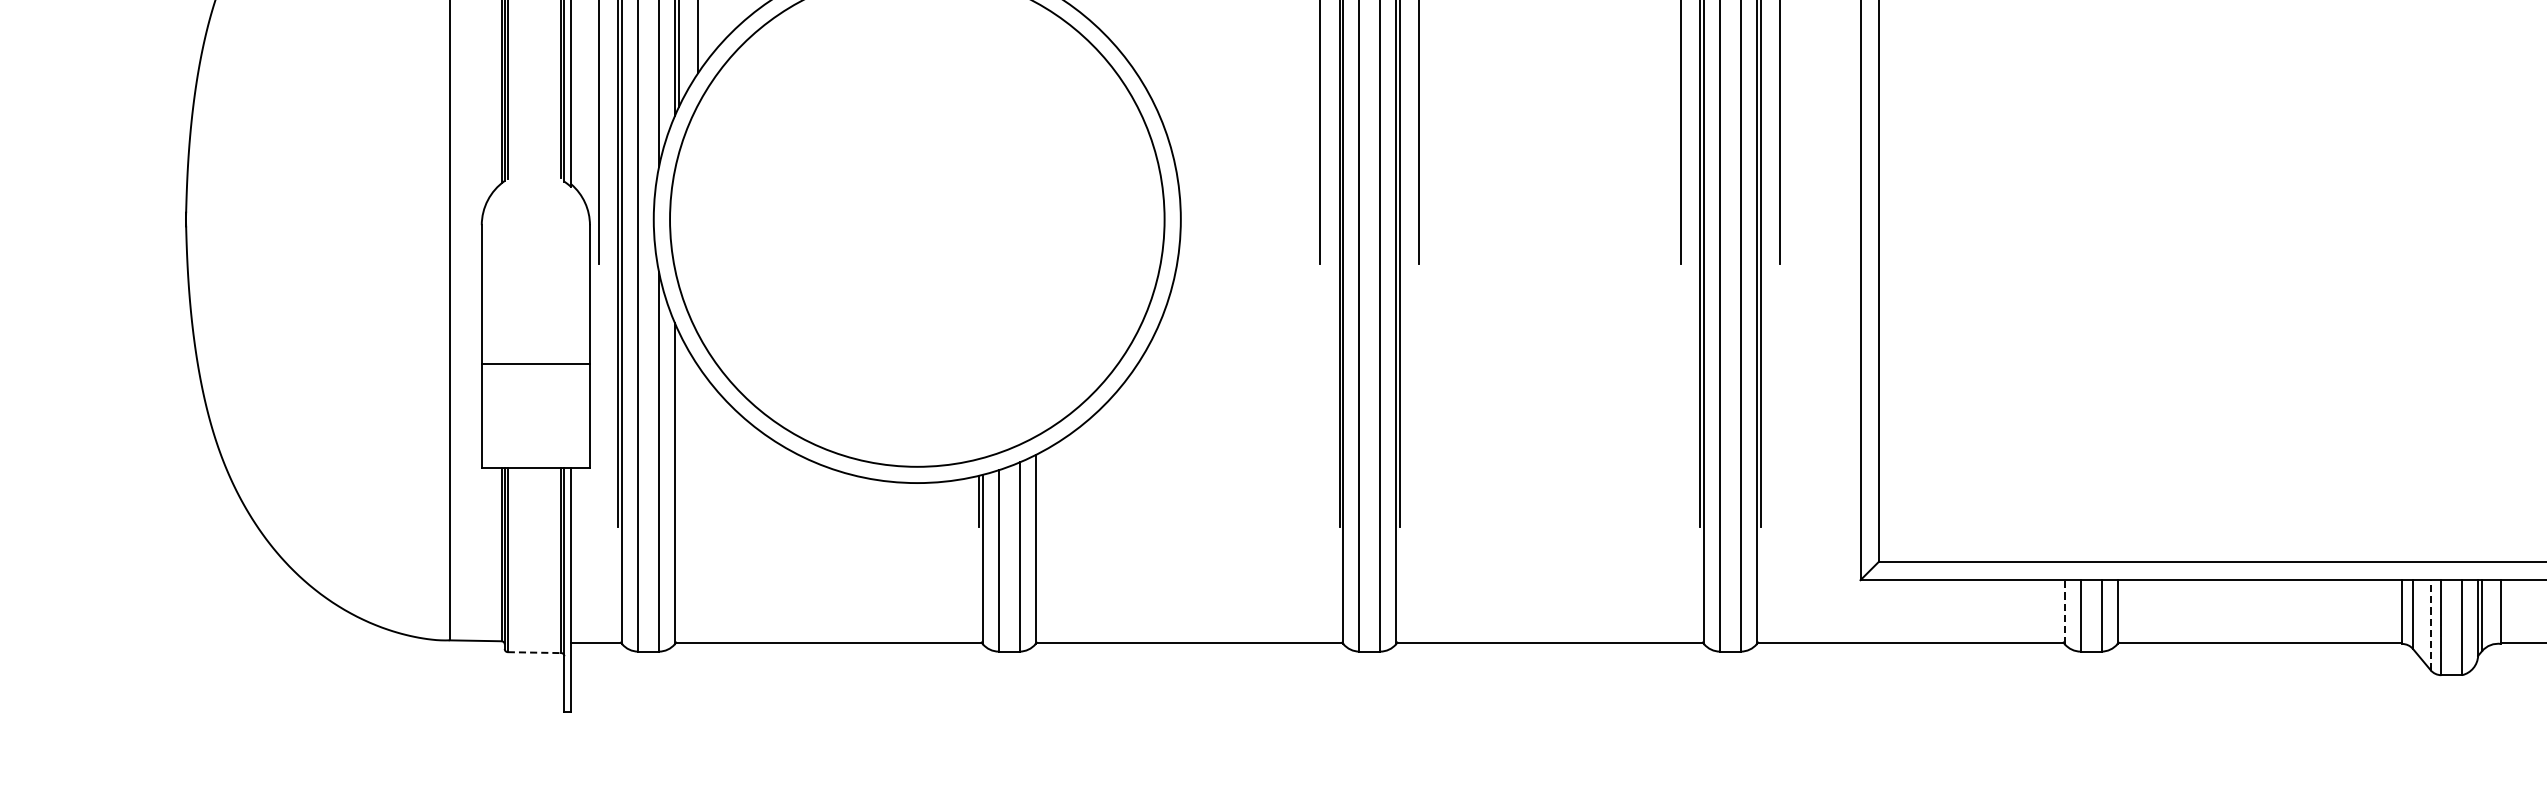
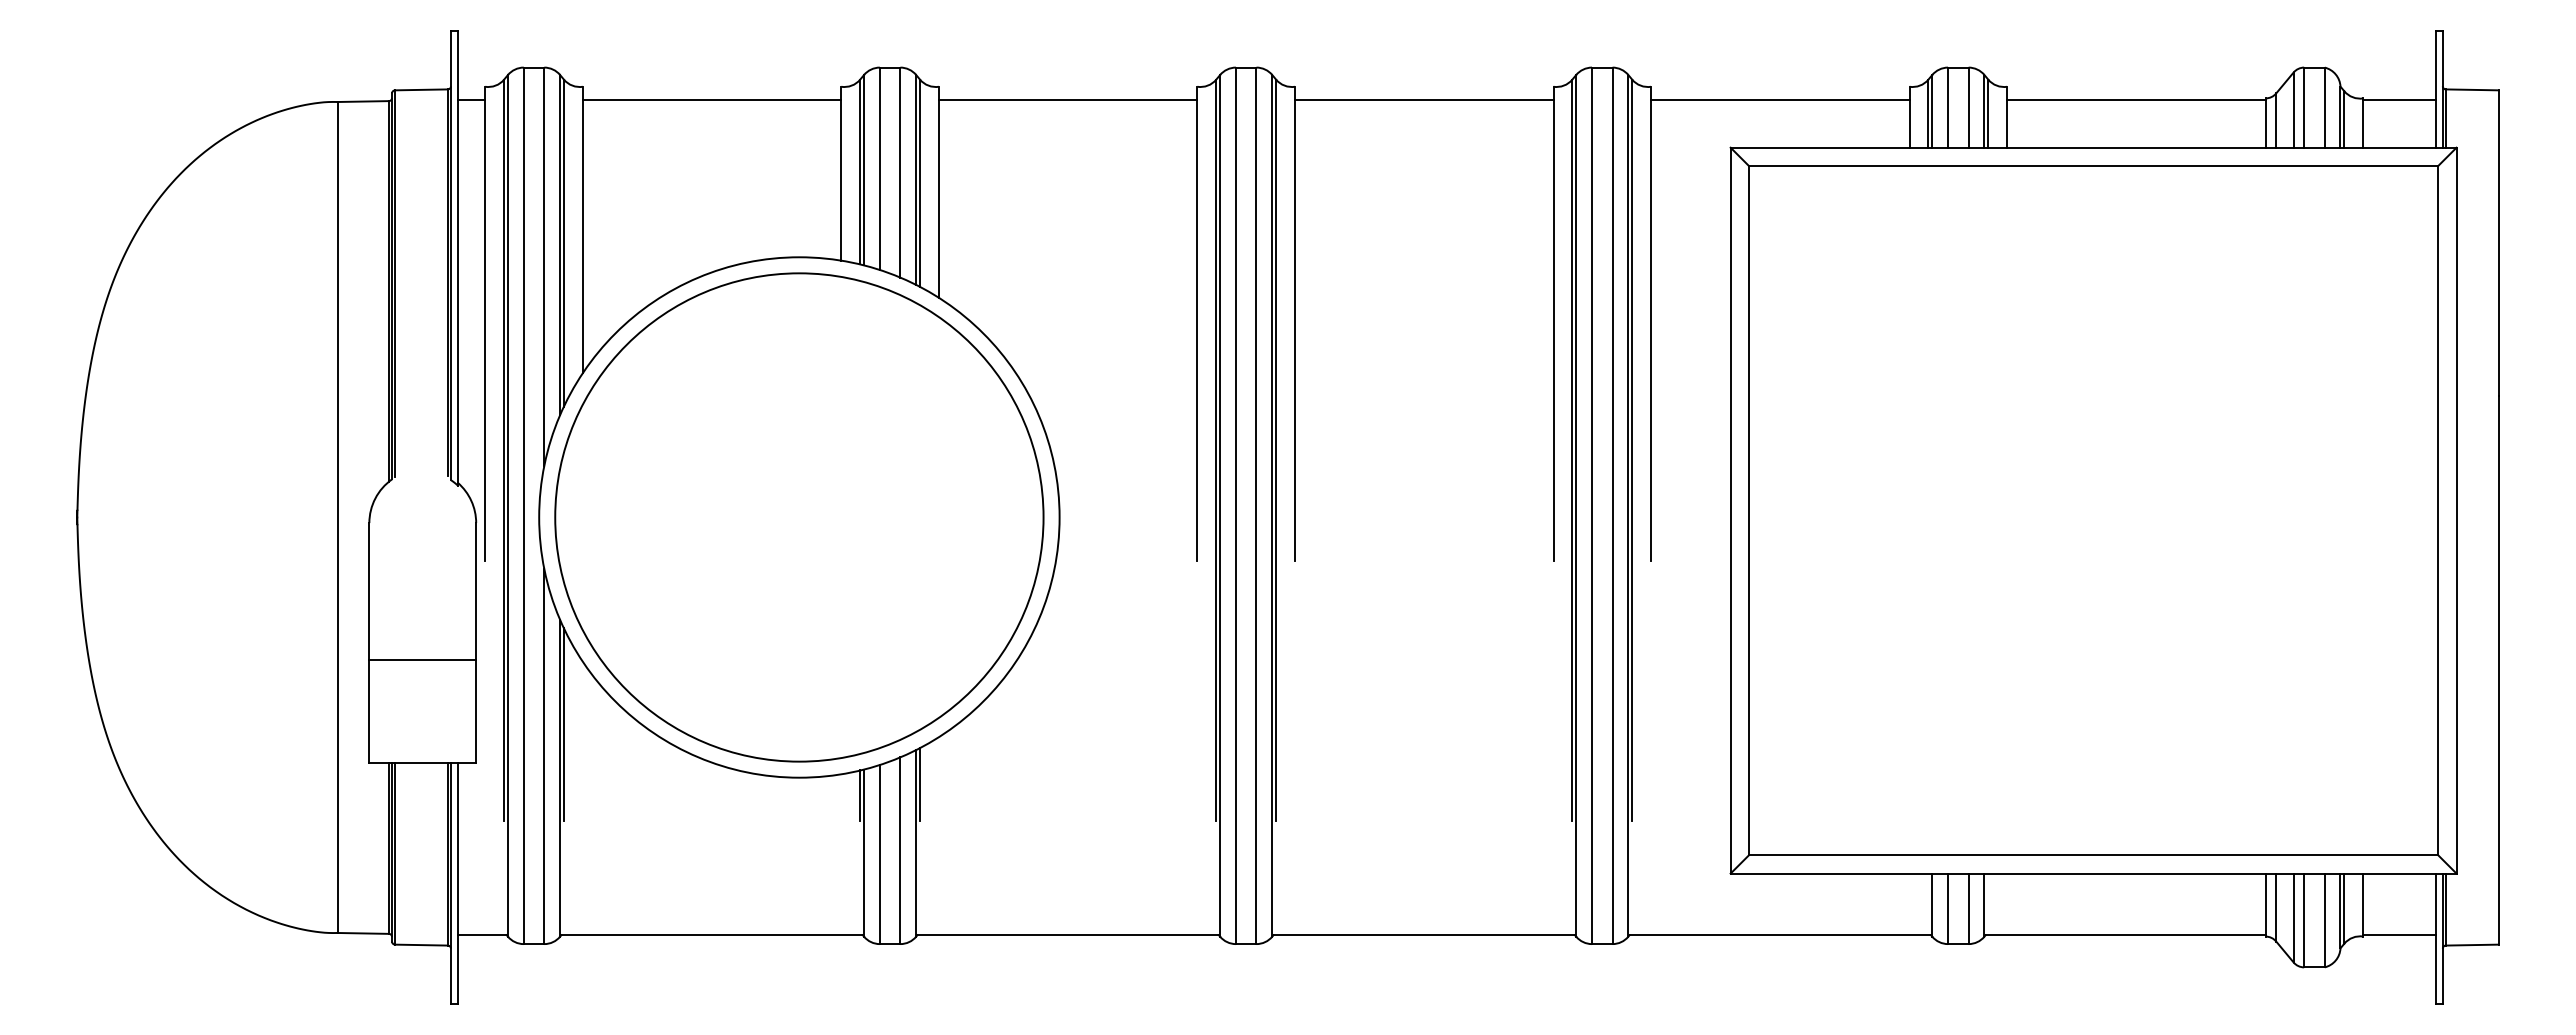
line: (678, 429) -> (563, 724), added
line: (1039, 489) -> (920, 784), added
line: (2064, 612) -> (1932, 905), dashed -> solid
line: (2430, 624) -> (2293, 917), dashed -> solid
line: (535, 653) -> (422, 945), dashed -> solid

